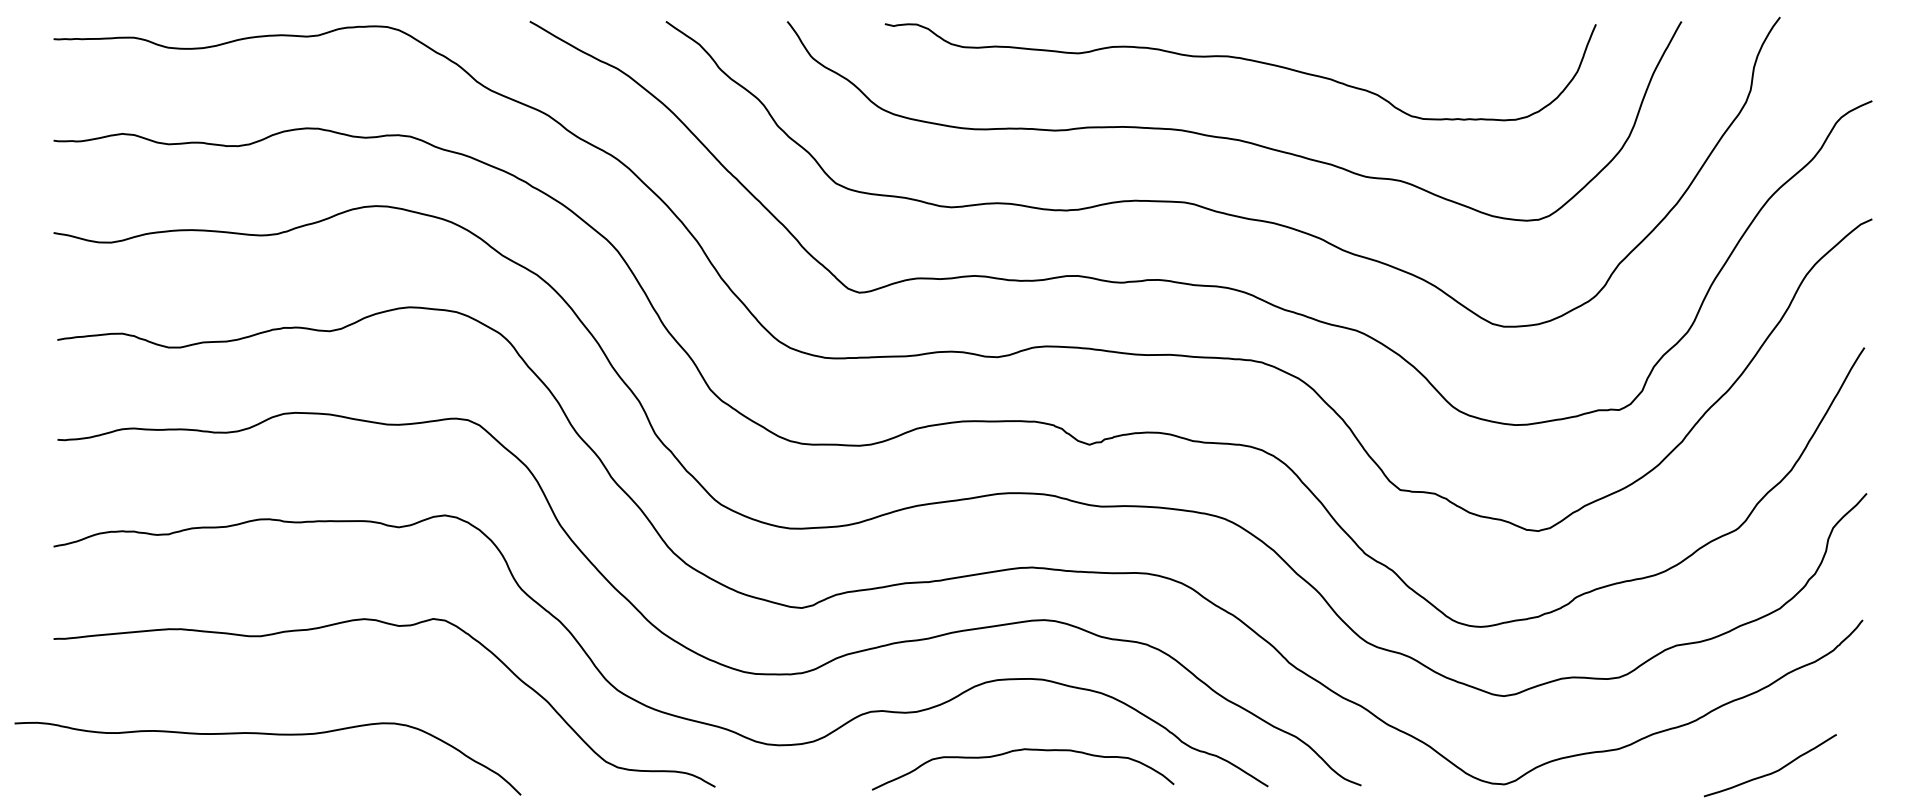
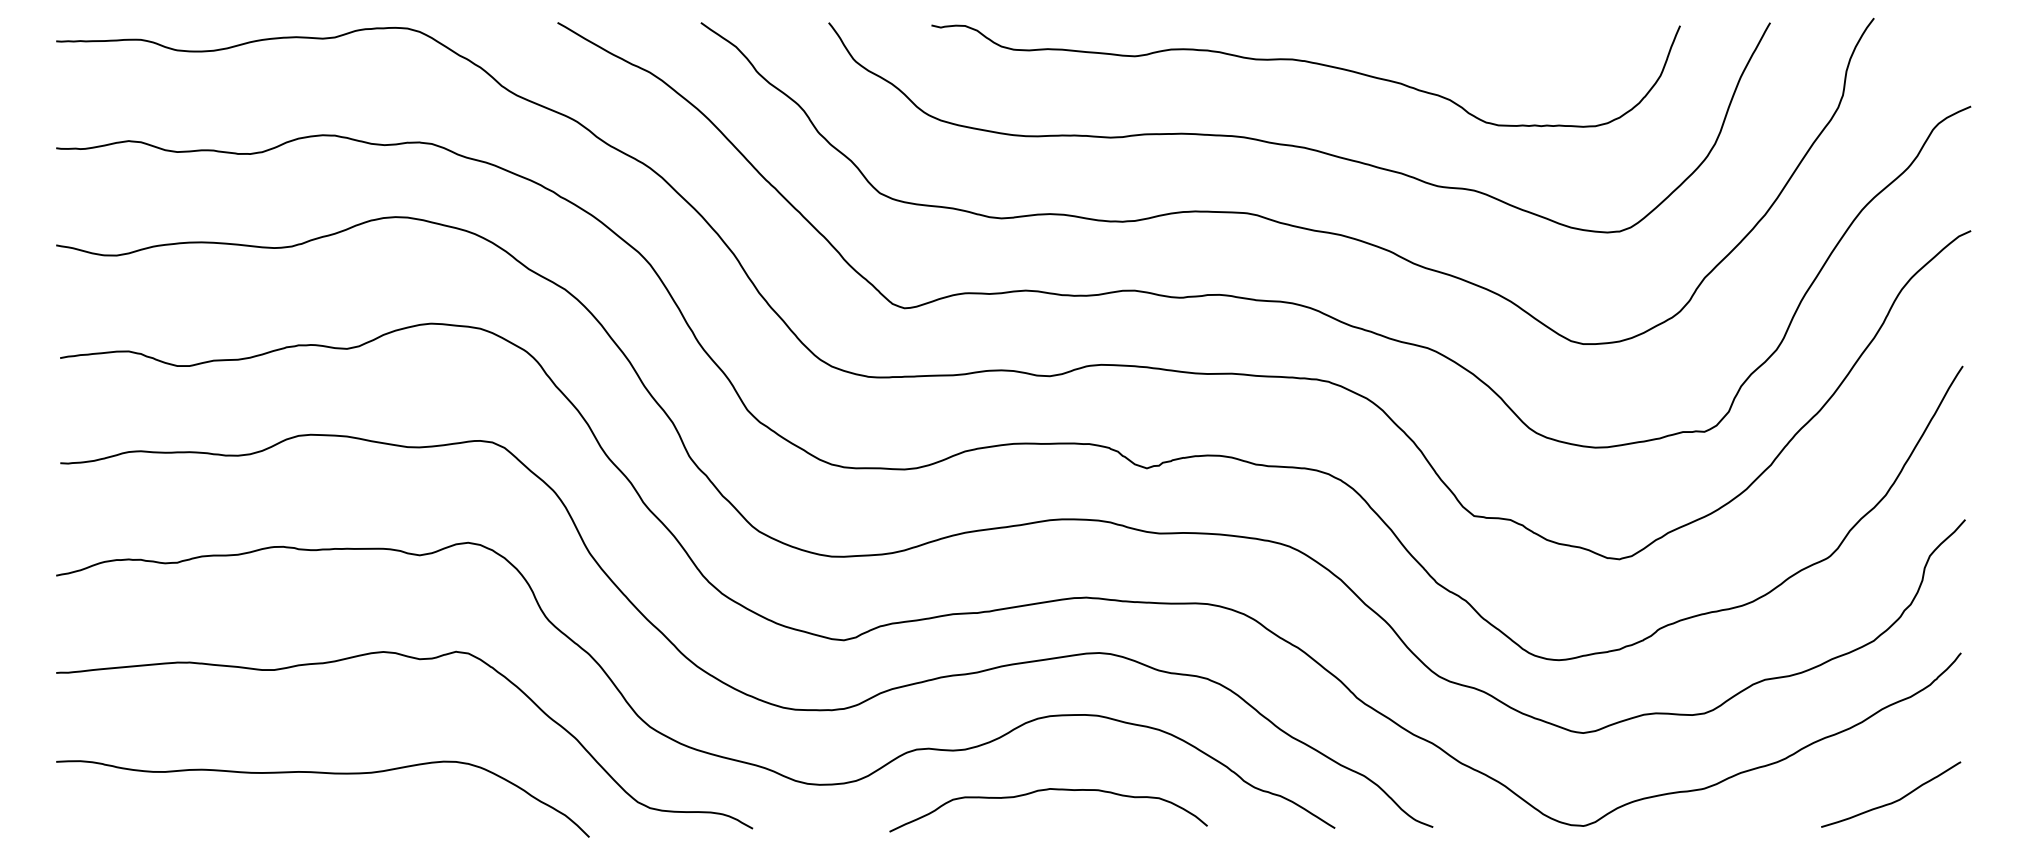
curve: (272, 735) -> (327, 774), moved
curve: (1018, 751) -> (1043, 791), moved
curve: (1773, 771) -> (1894, 800), moved

